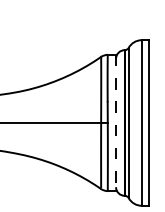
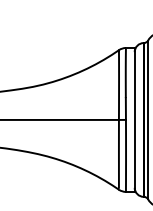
line: (116, 123) -> (135, 120), dashed -> solid

